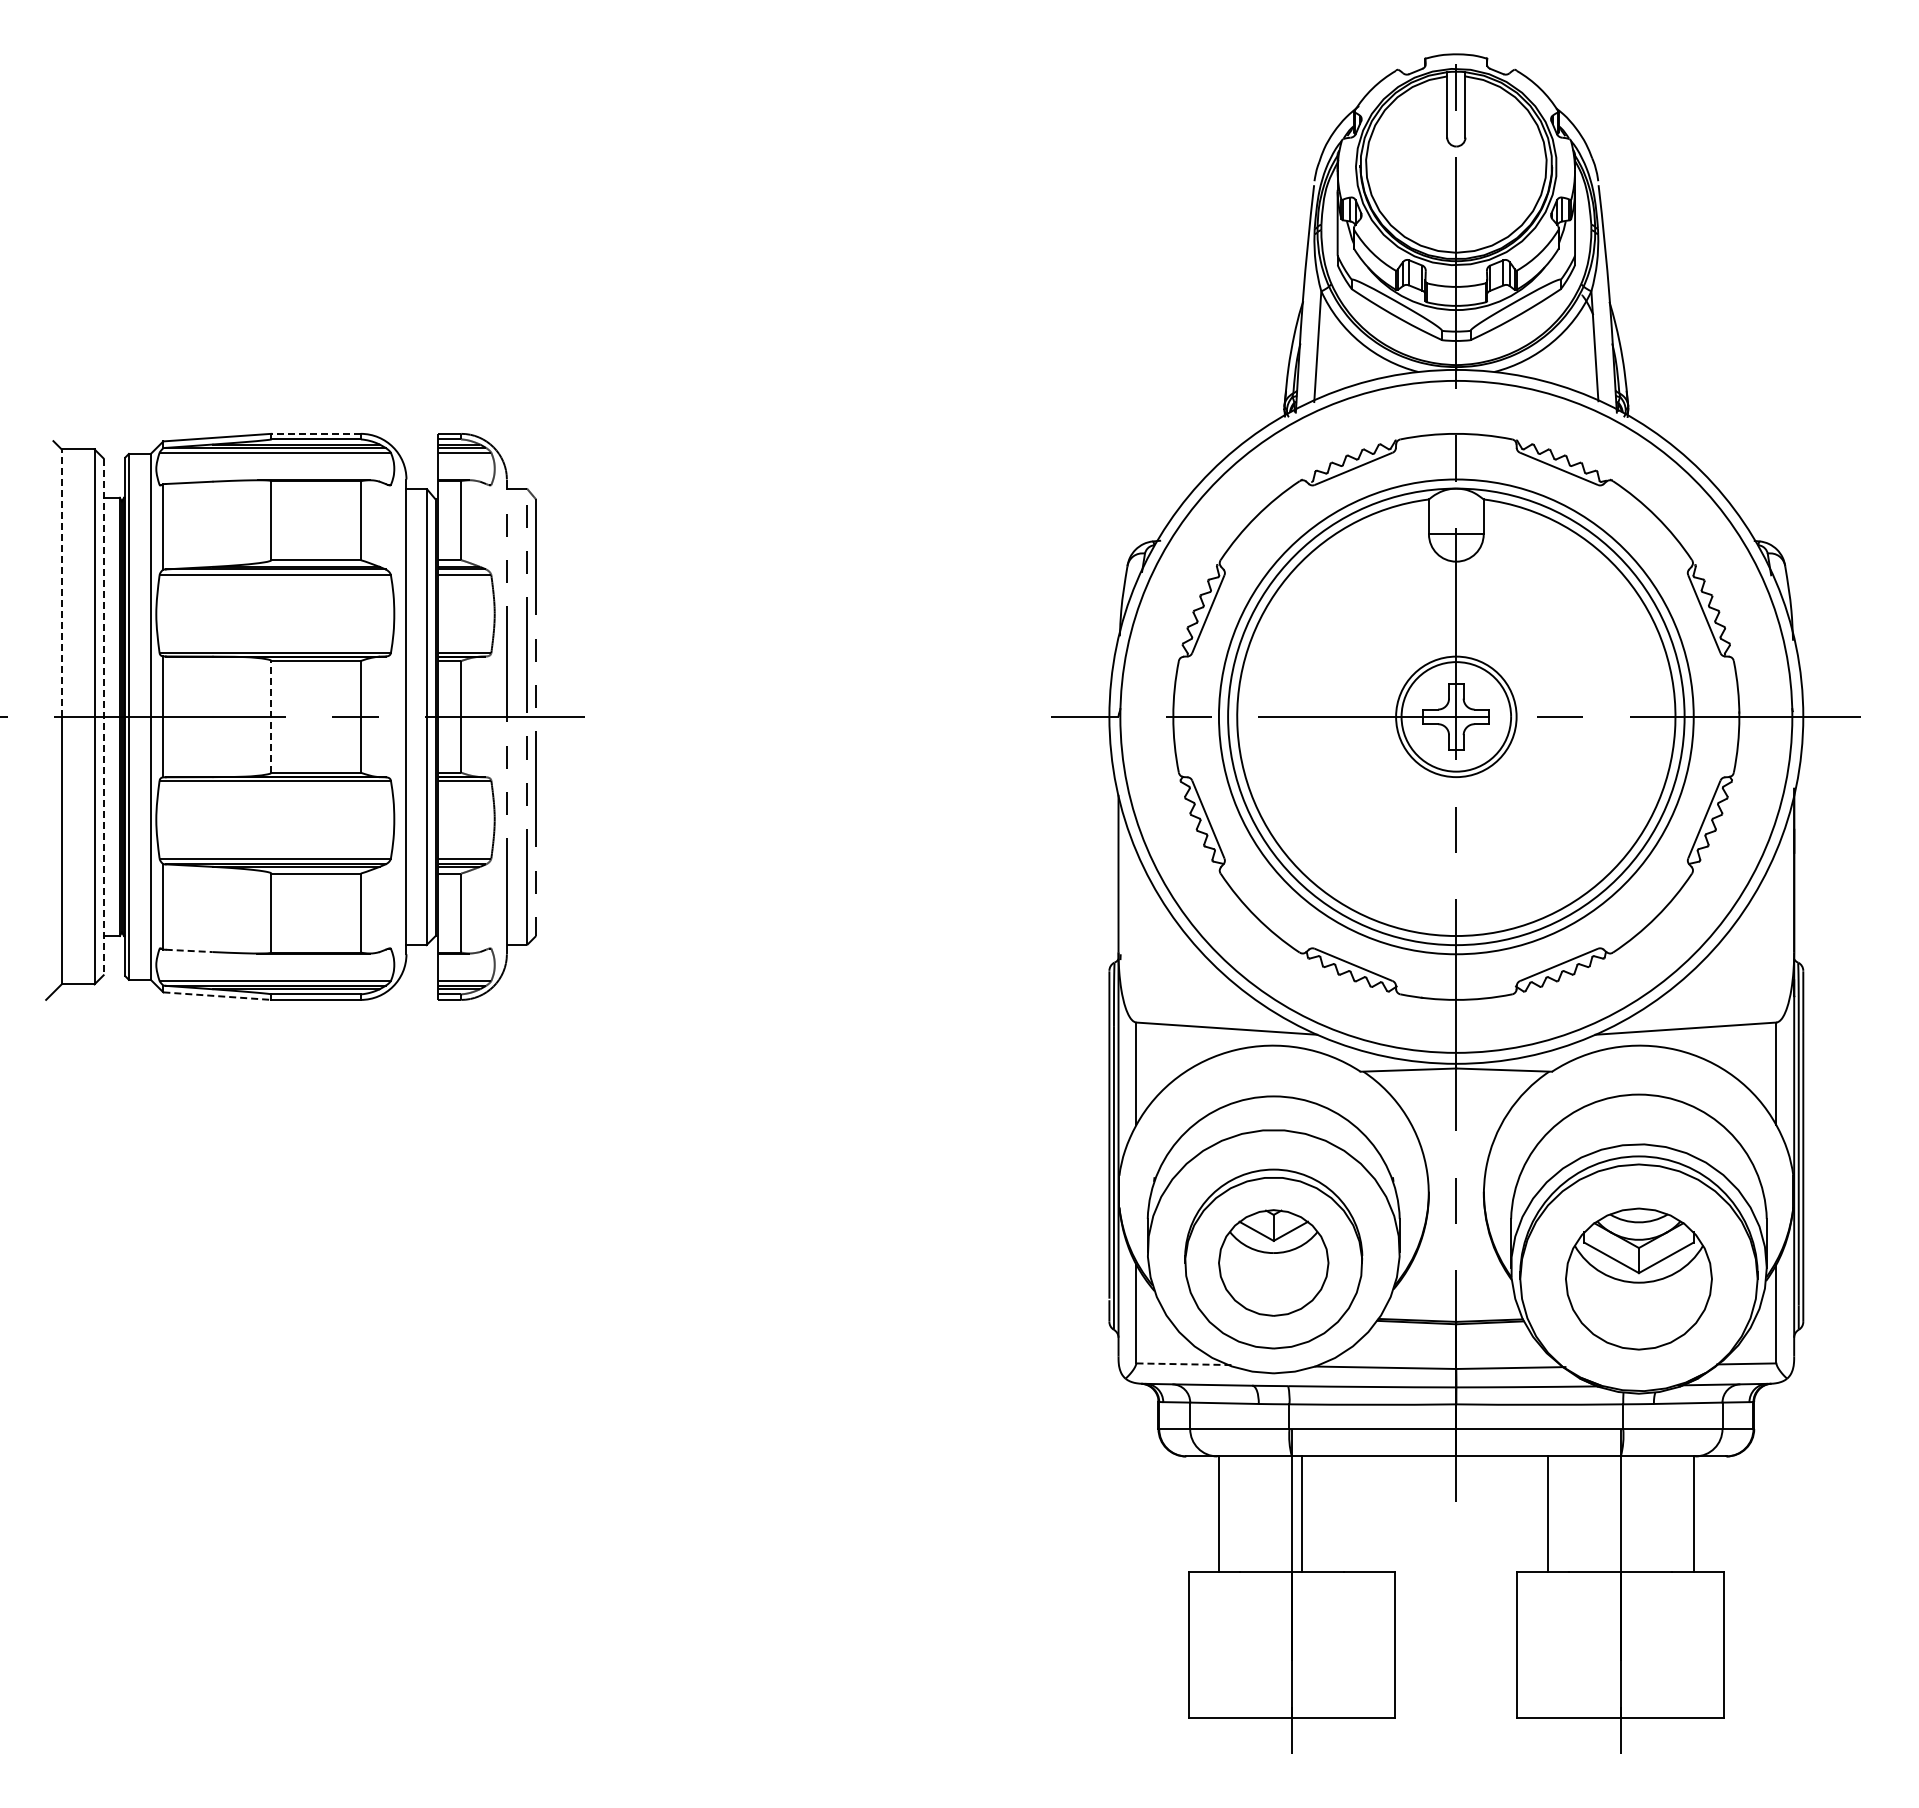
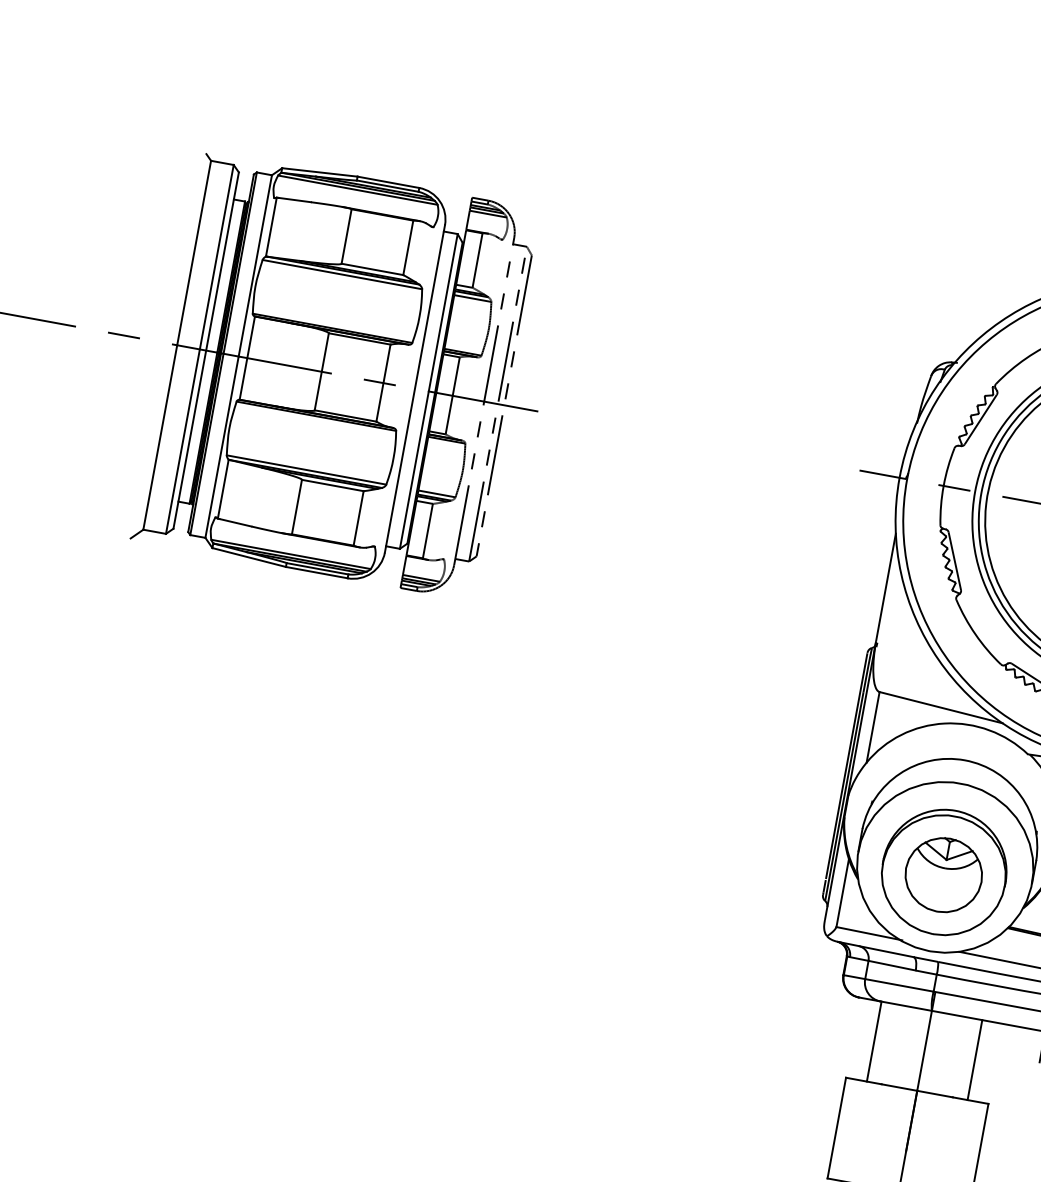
line: (316, 433) -> (388, 182), dashed -> solid
line: (61, 583) -> (193, 253), dashed -> solid
line: (271, 716) -> (321, 371), dashed -> solid
line: (103, 717) -> (205, 350), dashed -> solid
line: (189, 950) -> (235, 522), dashed -> solid
line: (217, 996) -> (249, 557), dashed -> solid
line: (1184, 1364) -> (869, 933), dashed -> solid
line: (1302, 1514) -> (975, 1060), moved

